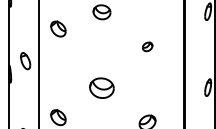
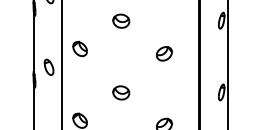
part: (57, 28) -> (79, 48), moved
part: (147, 46) -> (164, 53), size x1.67
part: (102, 87) -> (121, 92), size x0.71

